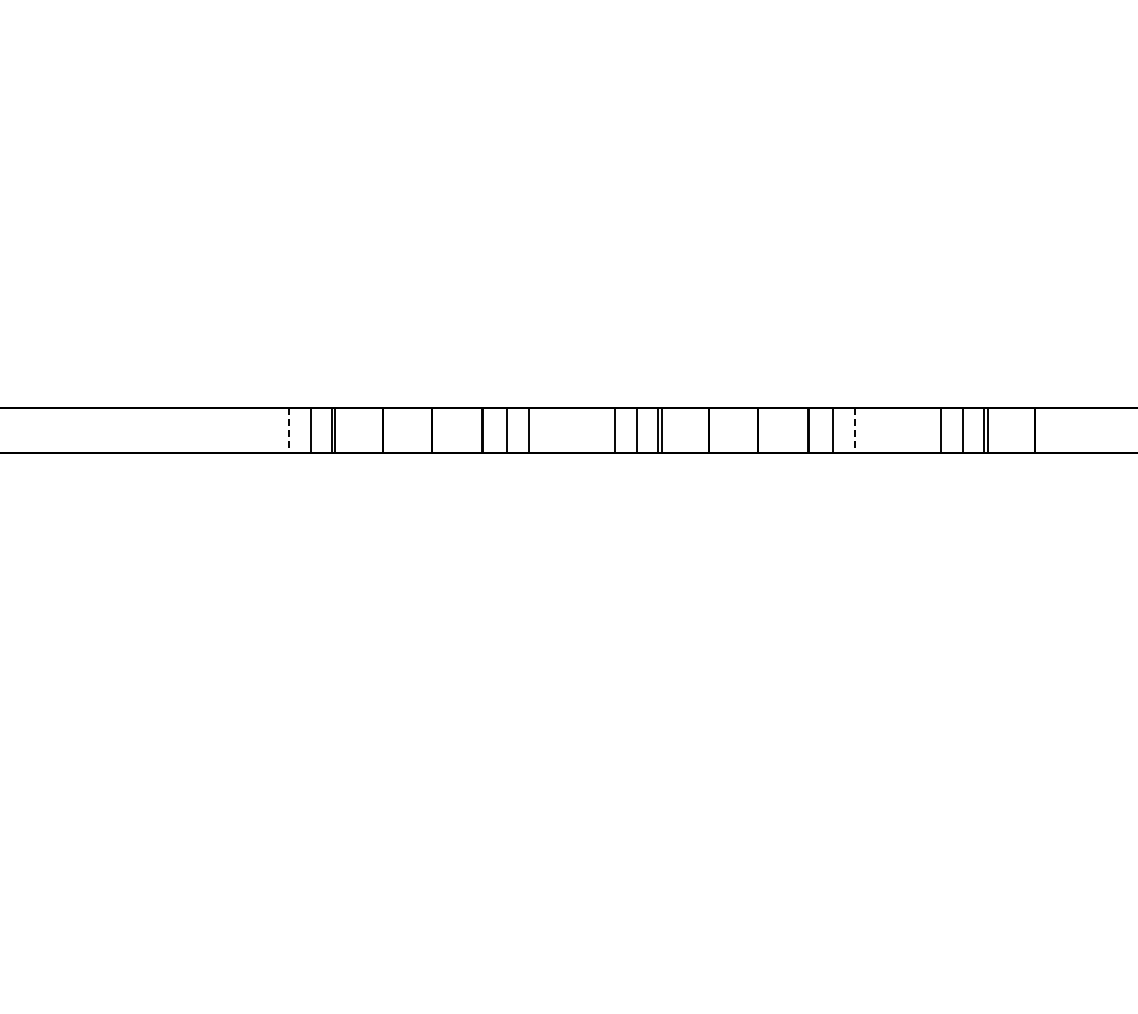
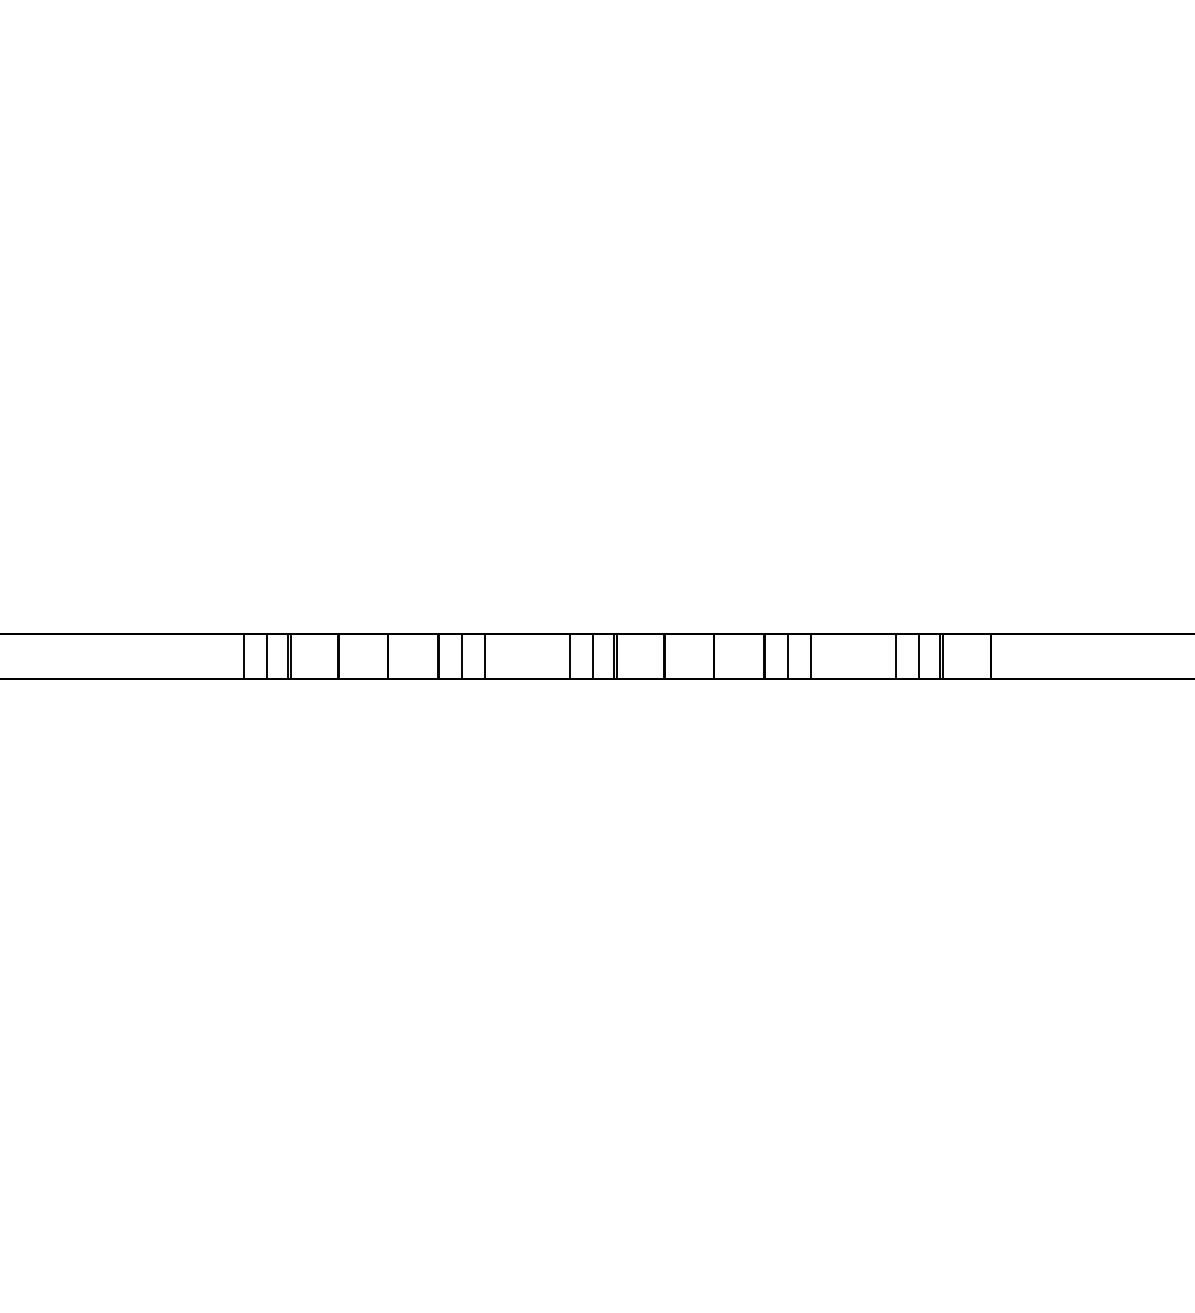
line: (288, 430) -> (244, 656), dashed -> solid
line: (854, 430) -> (810, 656), dashed -> solid

